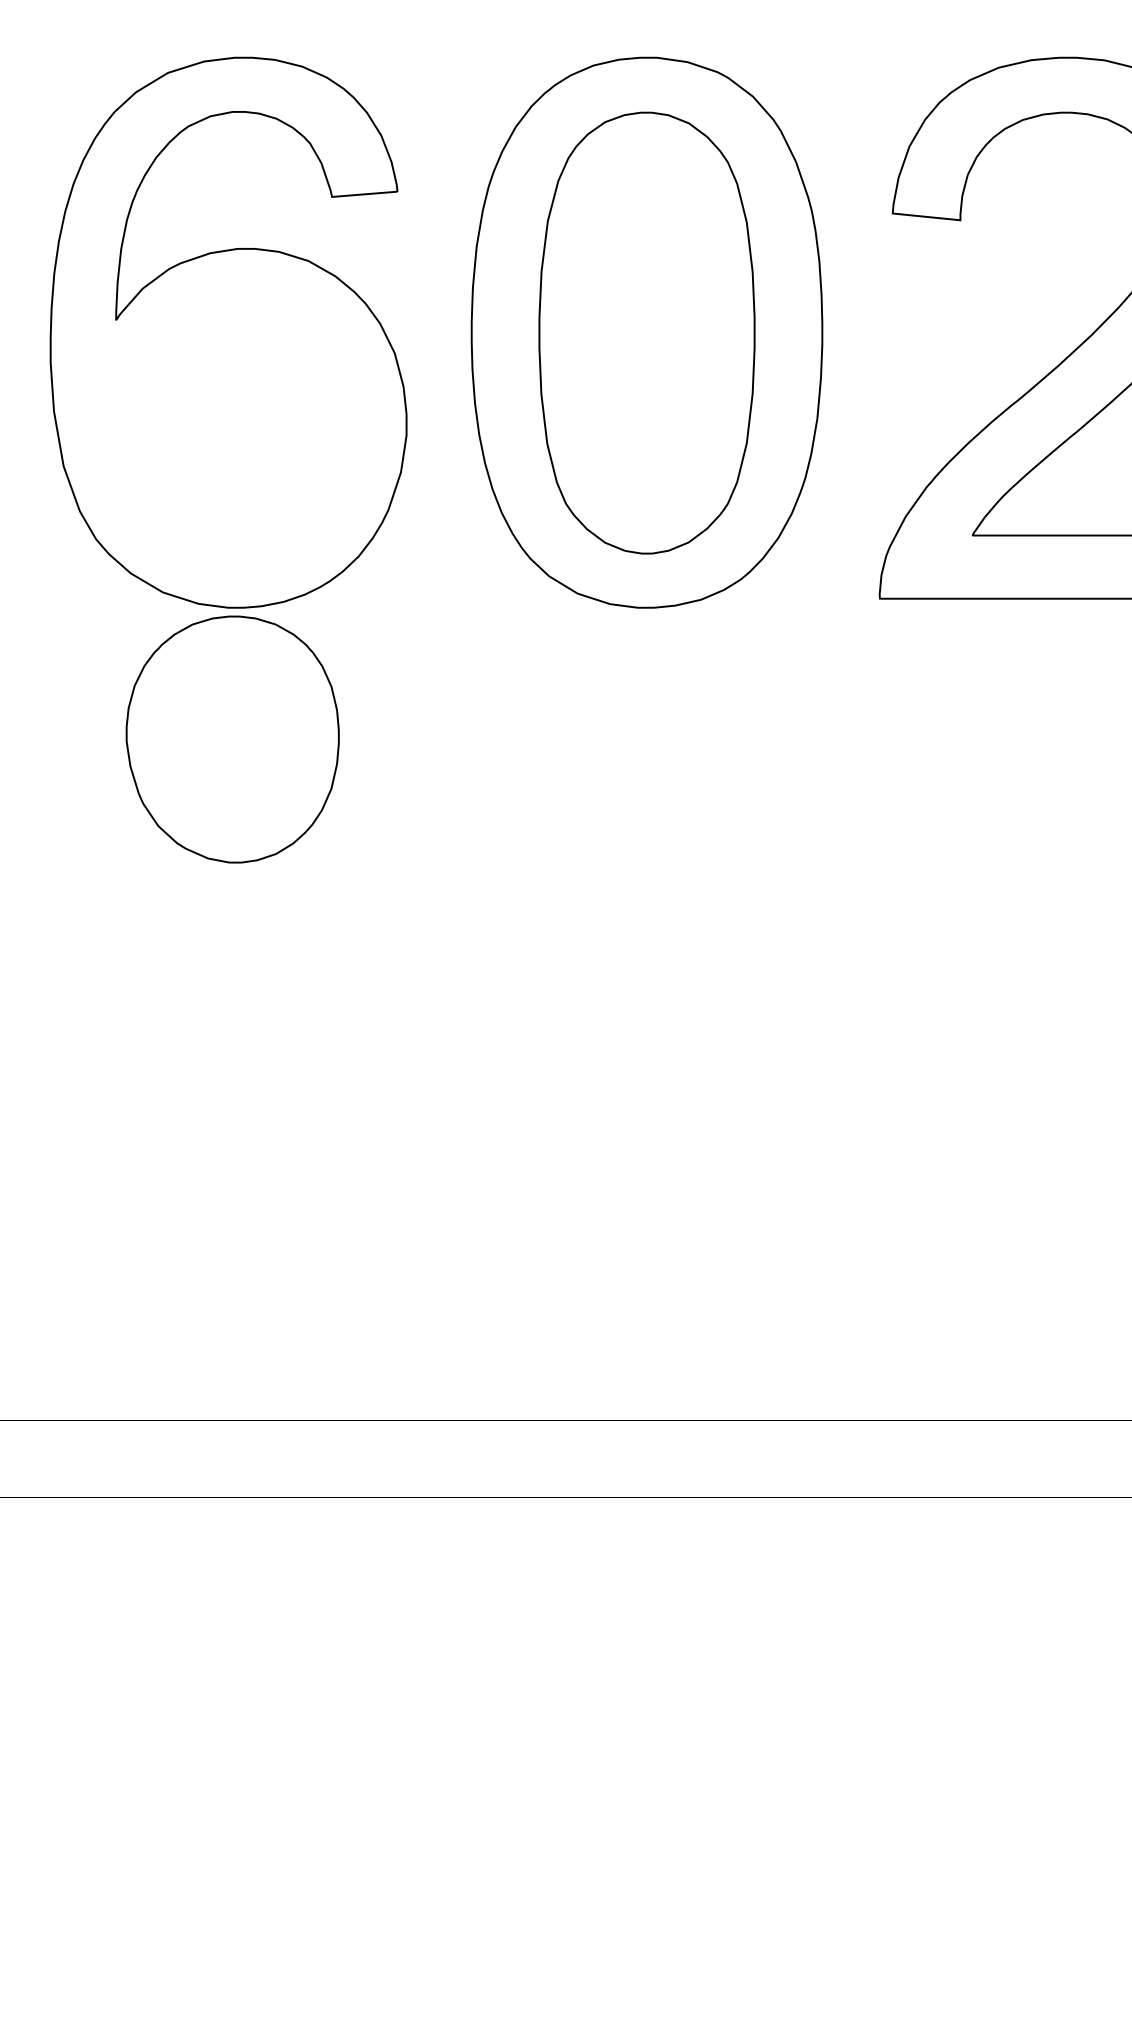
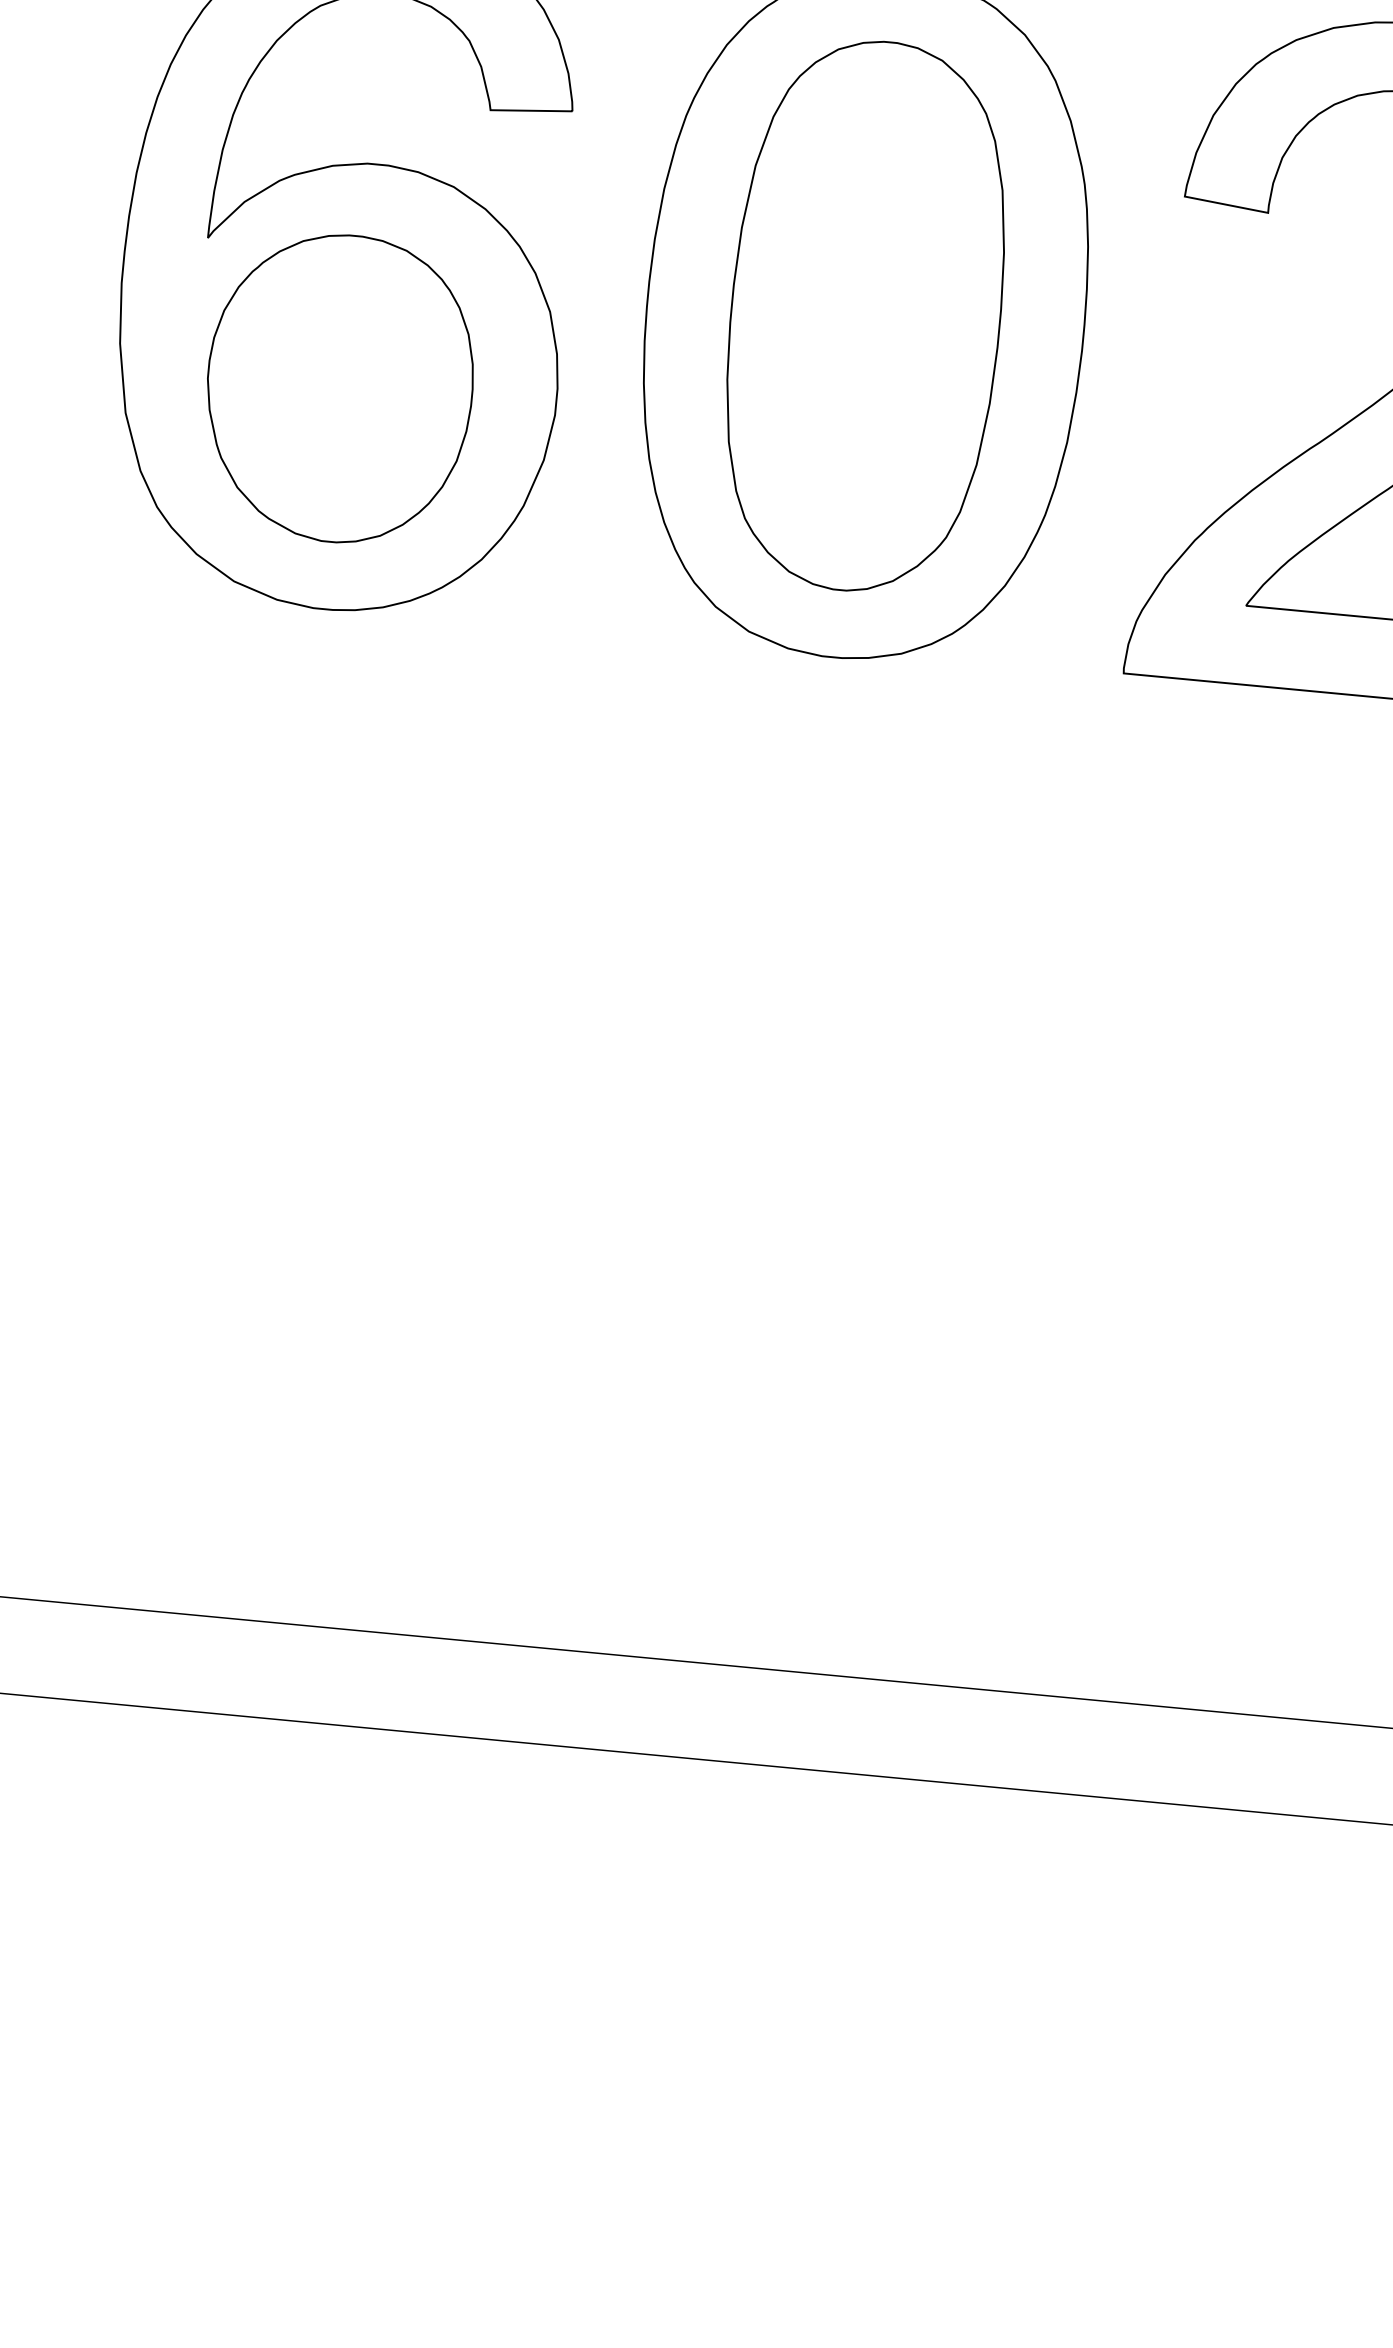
part: (232, 739) -> (339, 388), moved

